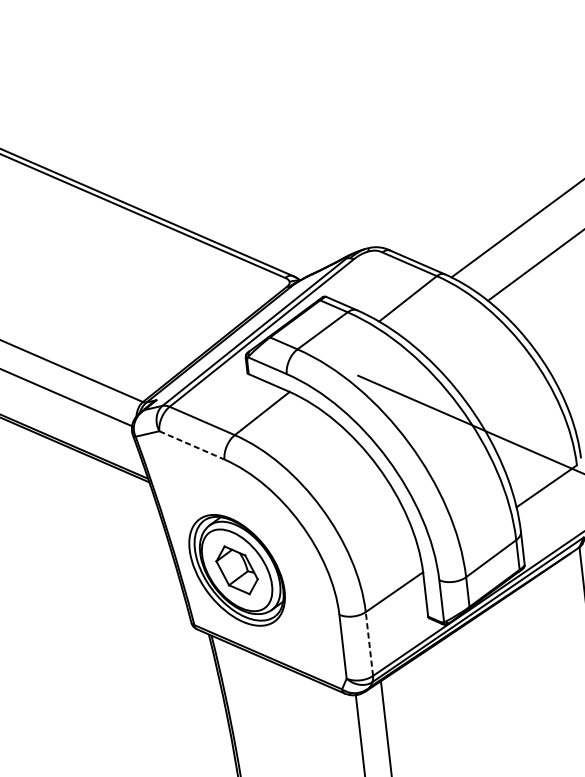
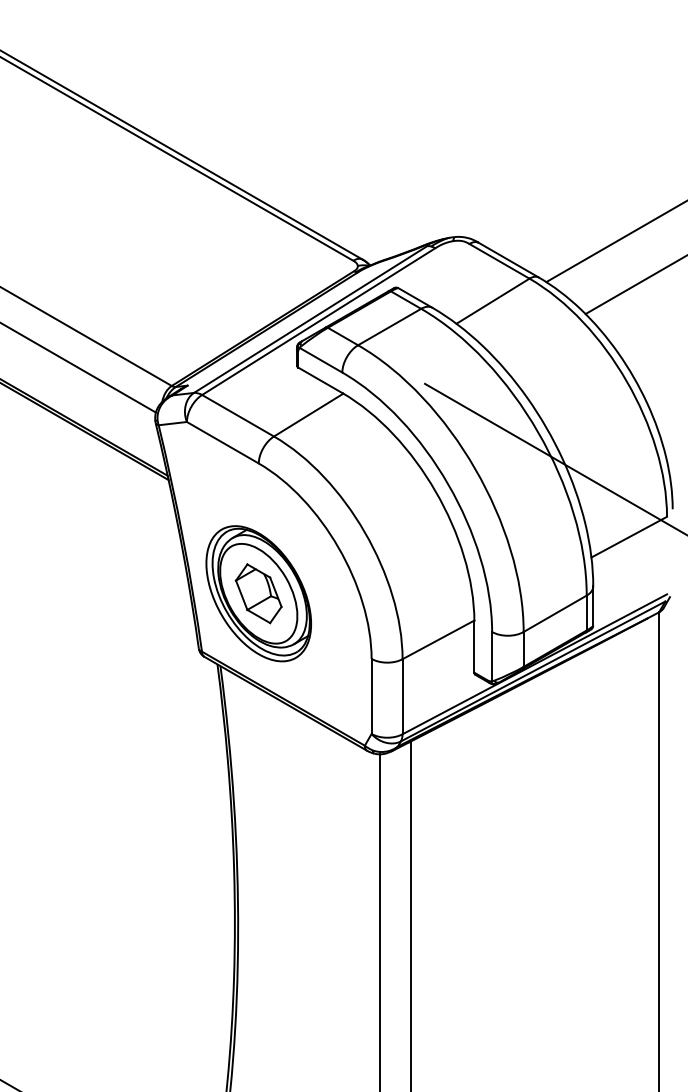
line: (192, 445) -> (223, 443), dashed -> solid
line: (369, 643) -> (402, 696), dashed -> solid

